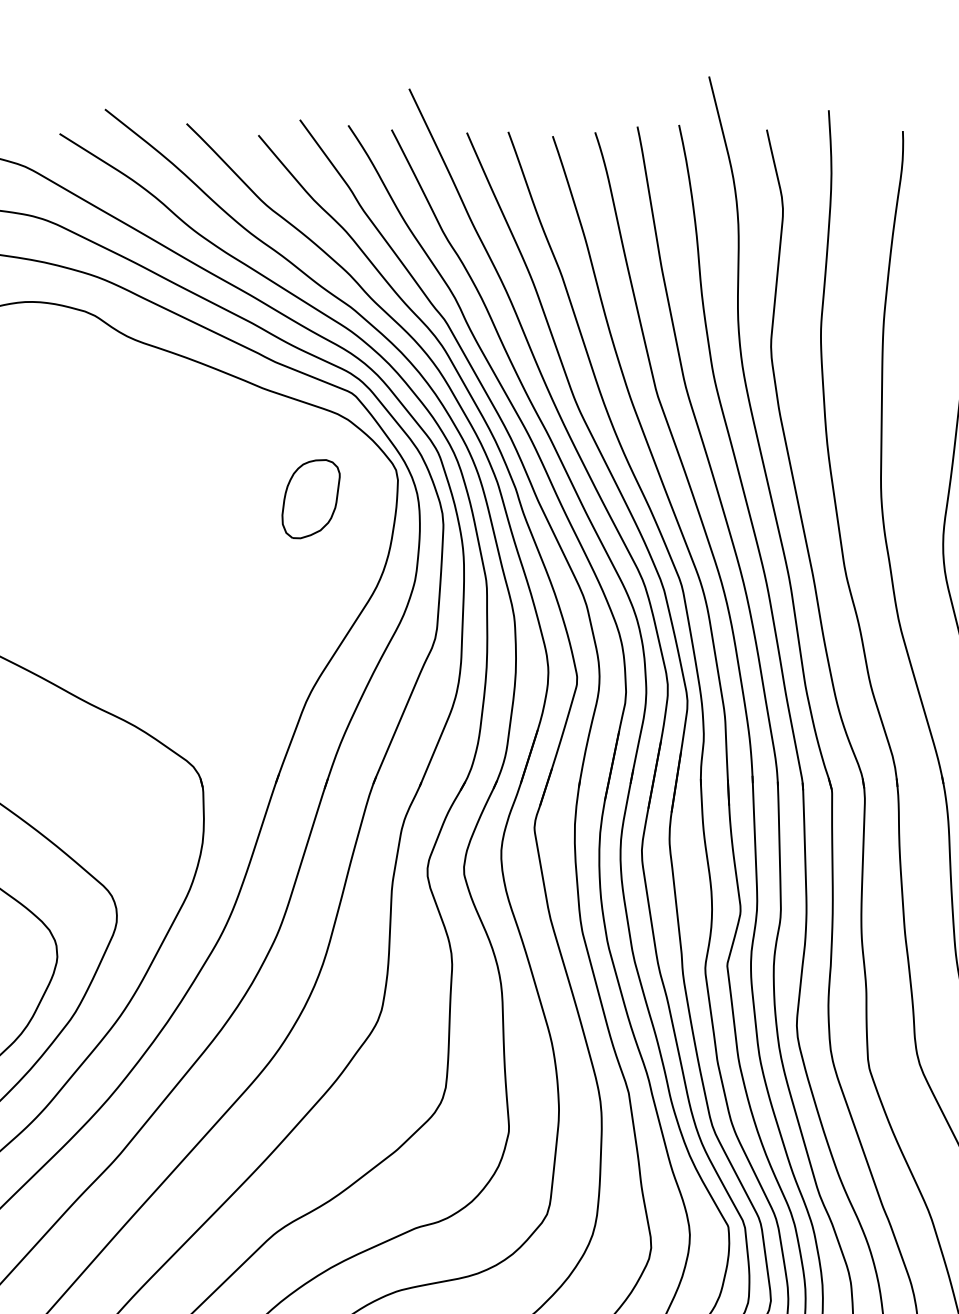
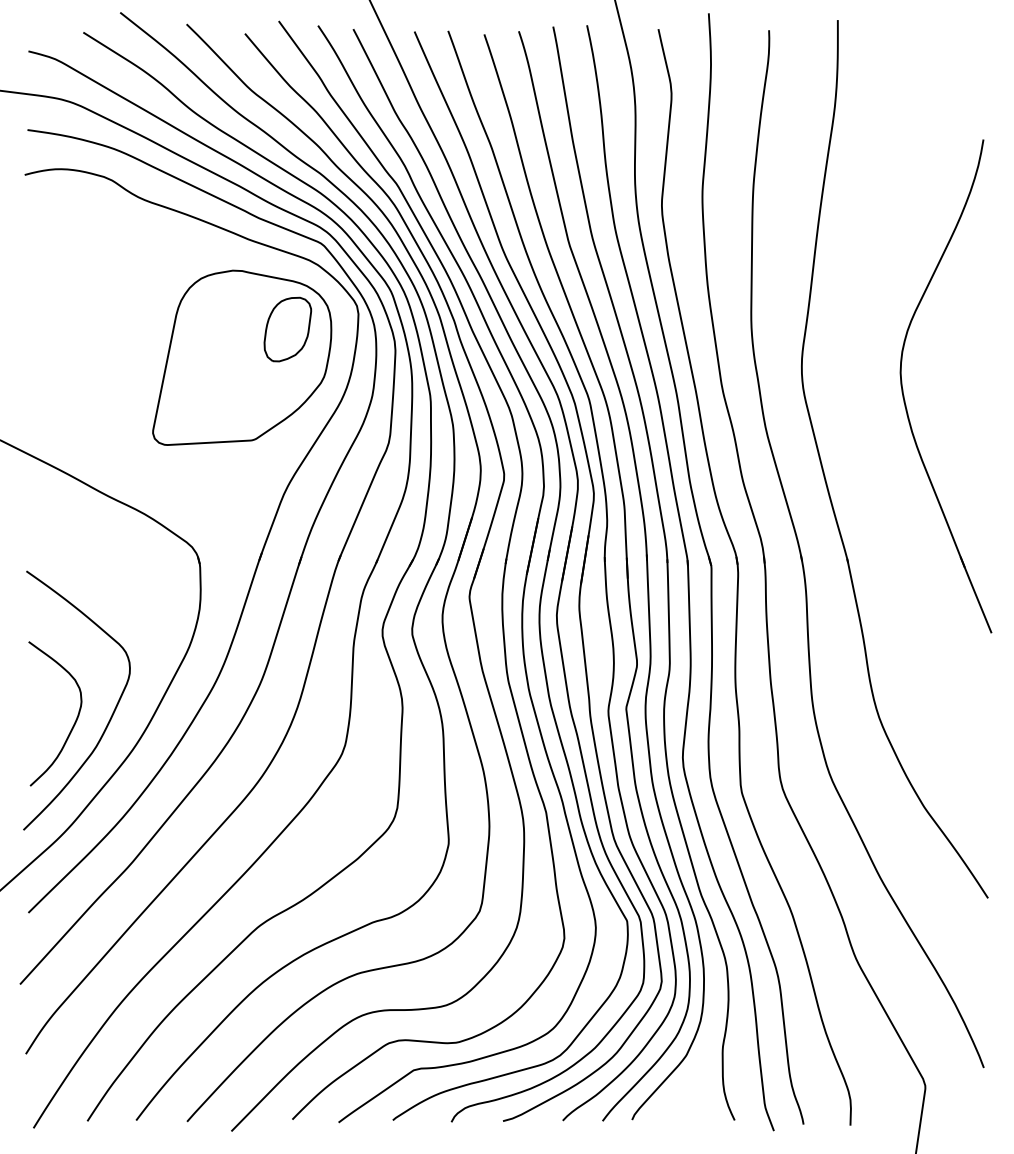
part: (255, 533) -> (242, 357), added

